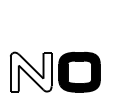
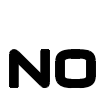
fill: (31, 72) -> (29, 68), added

